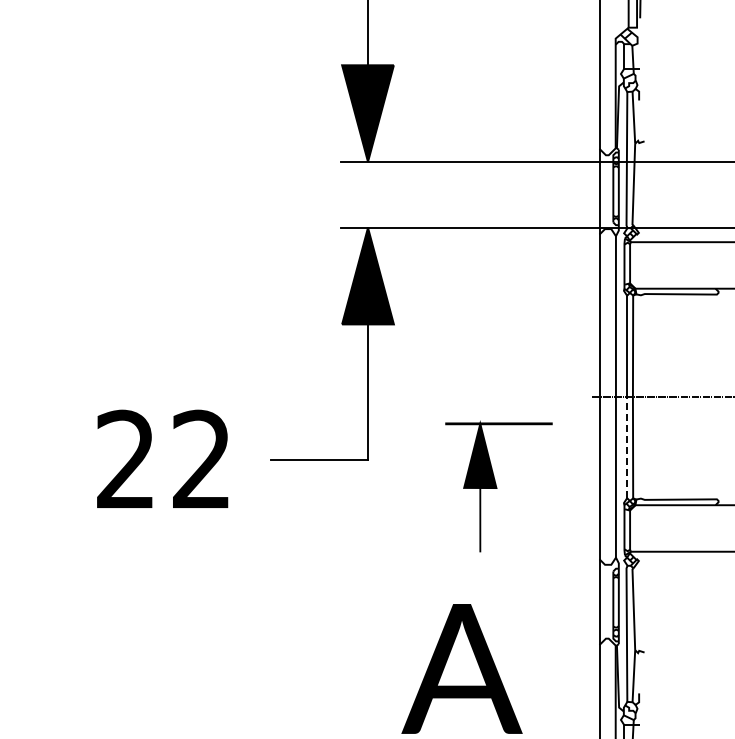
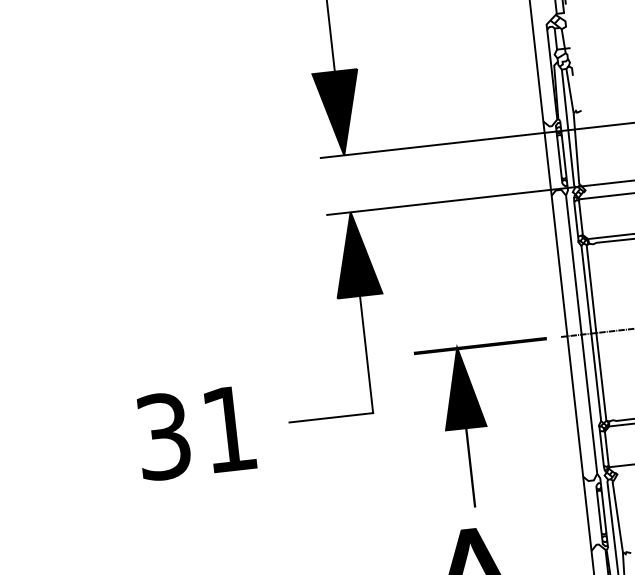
line: (627, 447) -> (596, 377), dashed -> solid
text: (163, 459) -> (196, 432), 22 -> 31
part: (498, 486) -> (488, 423), size x1.43

